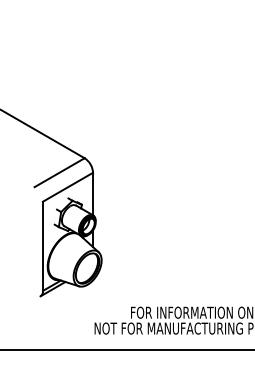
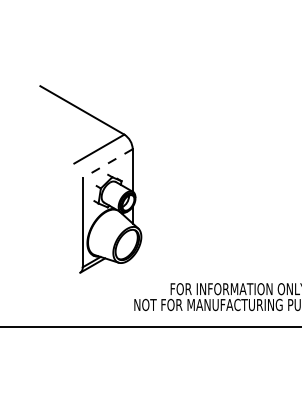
line: (67, 187) -> (107, 163), solid -> dashed

